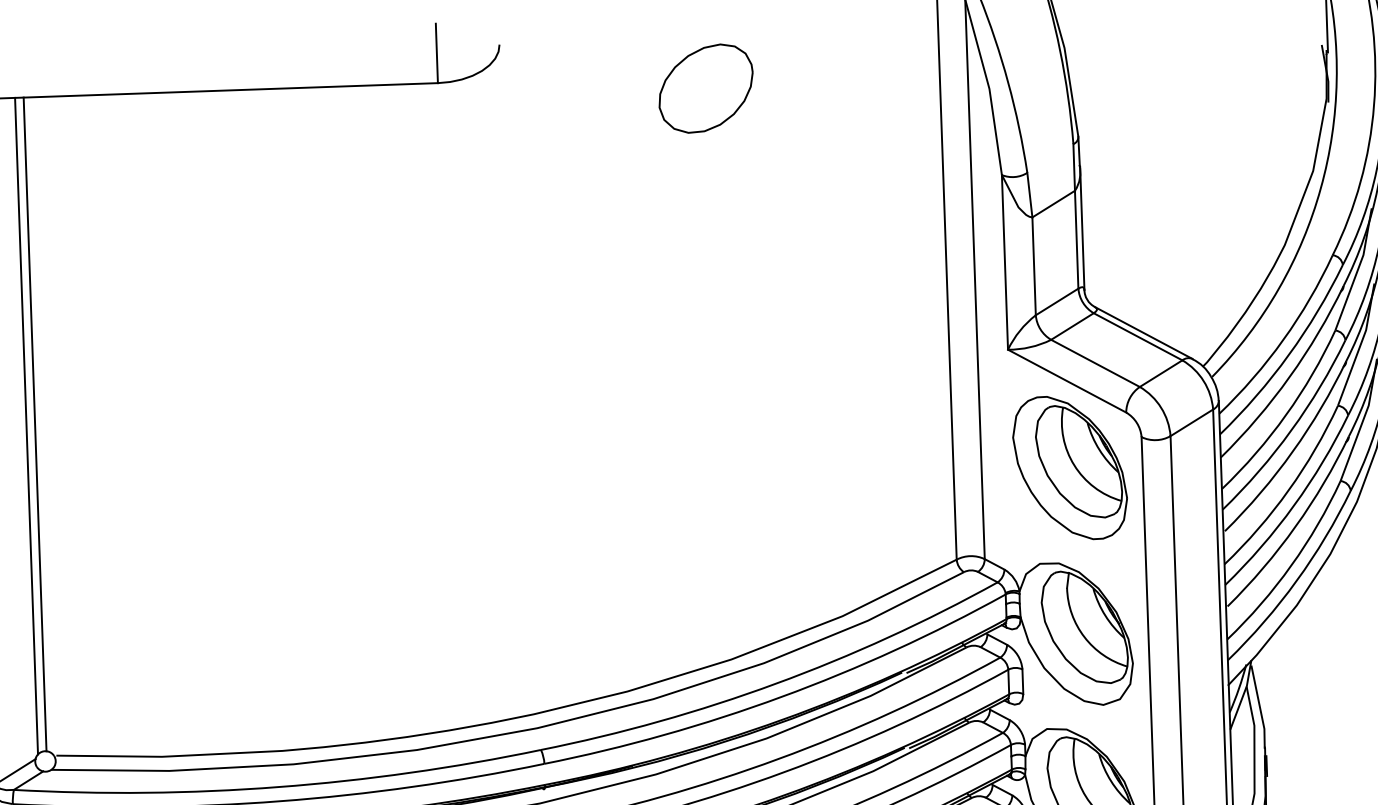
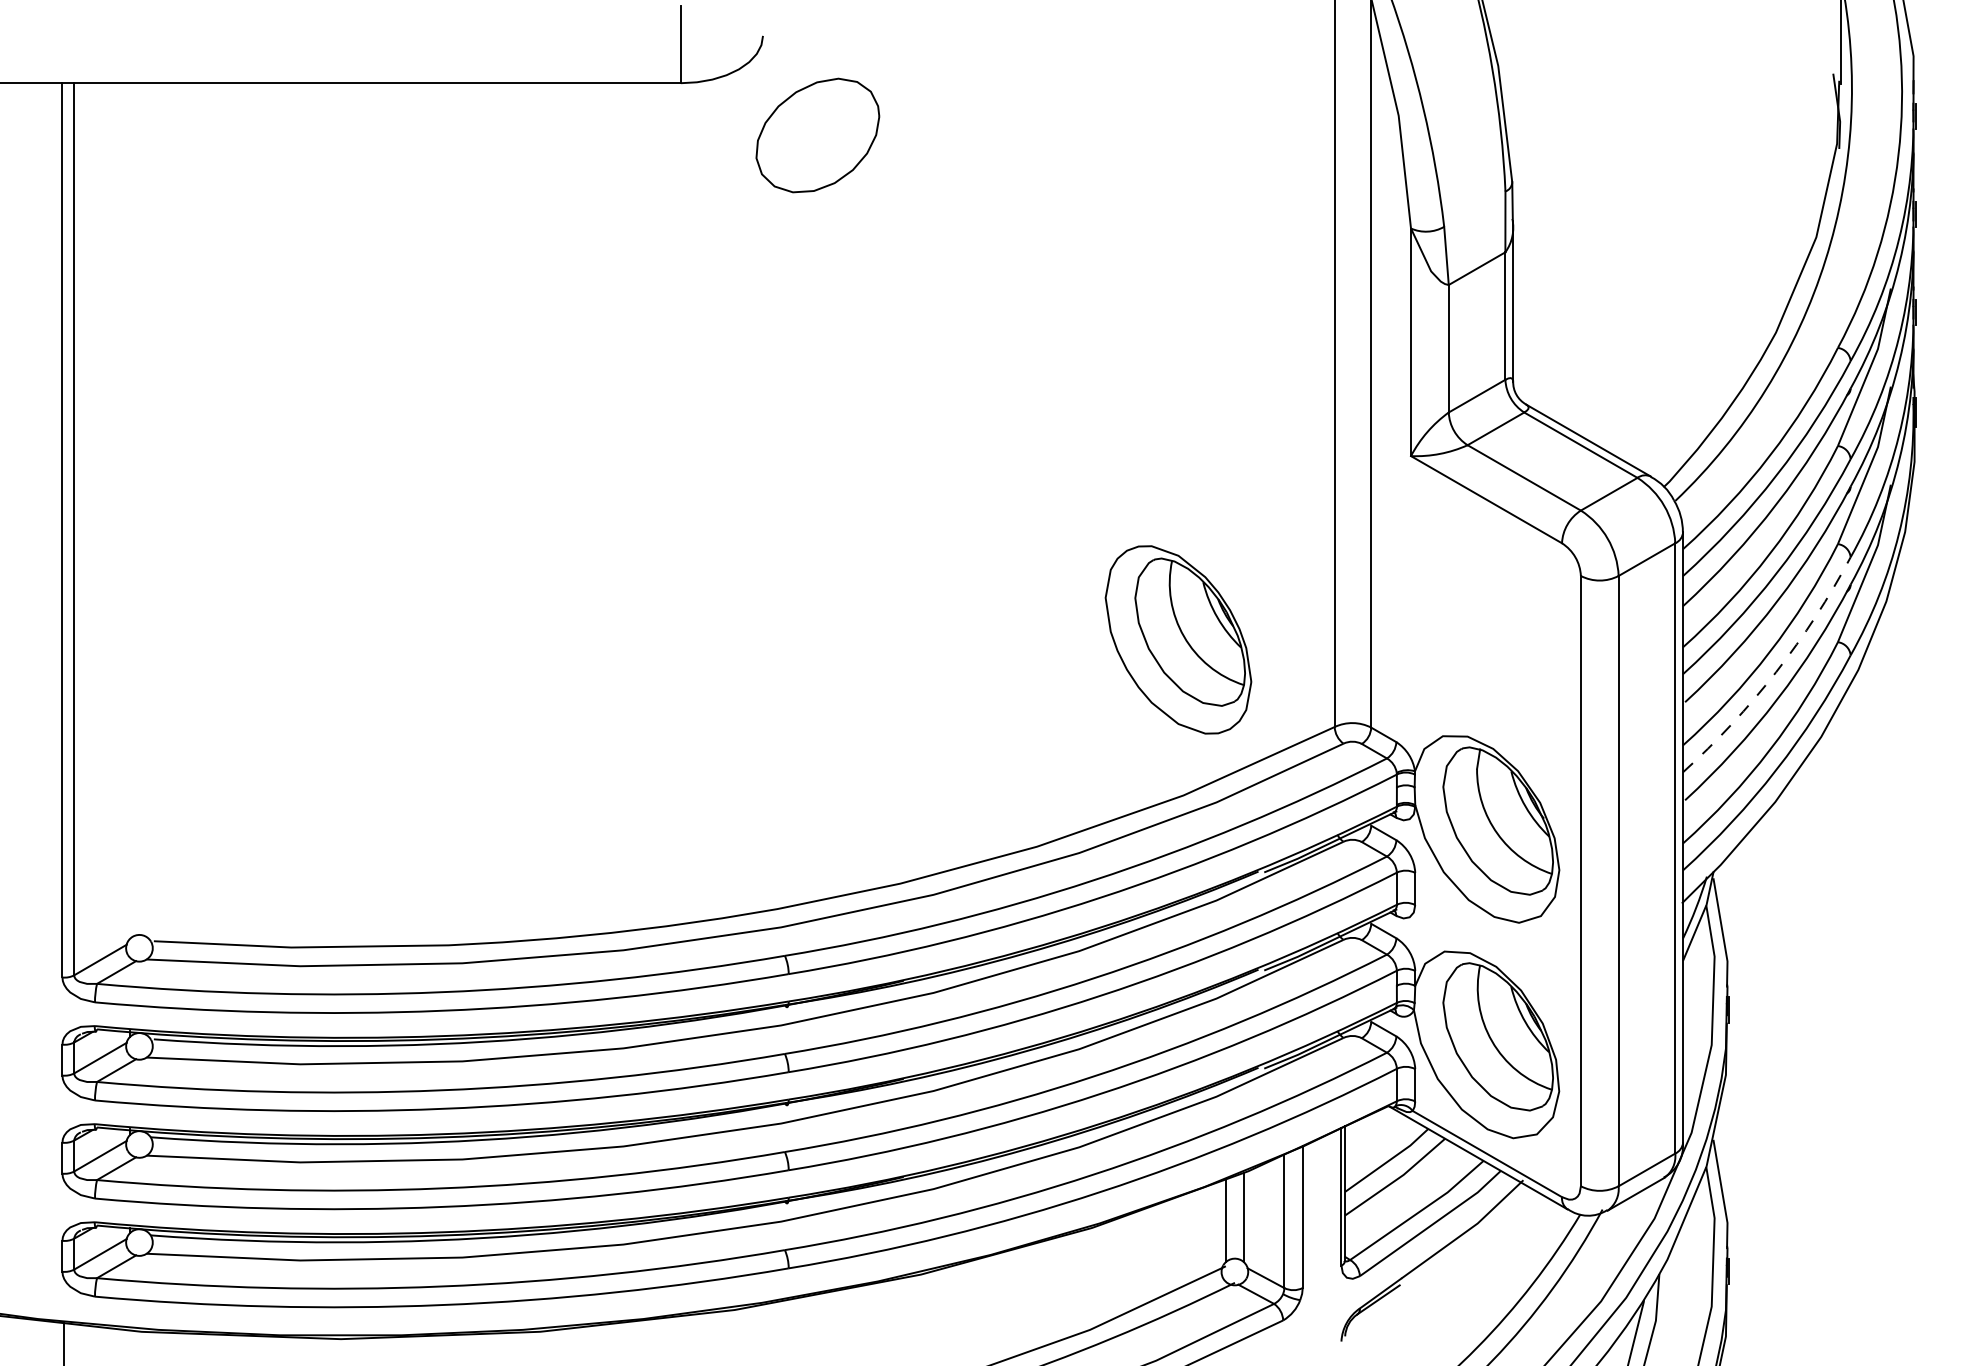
part: (705, 88) -> (817, 135), moved
line: (35, 424) -> (141, 509), removed
line: (26, 425) -> (130, 510), removed
part: (1070, 467) -> (1178, 639), moved
arc: (1294, 505) -> (1776, 672), solid -> dashed

